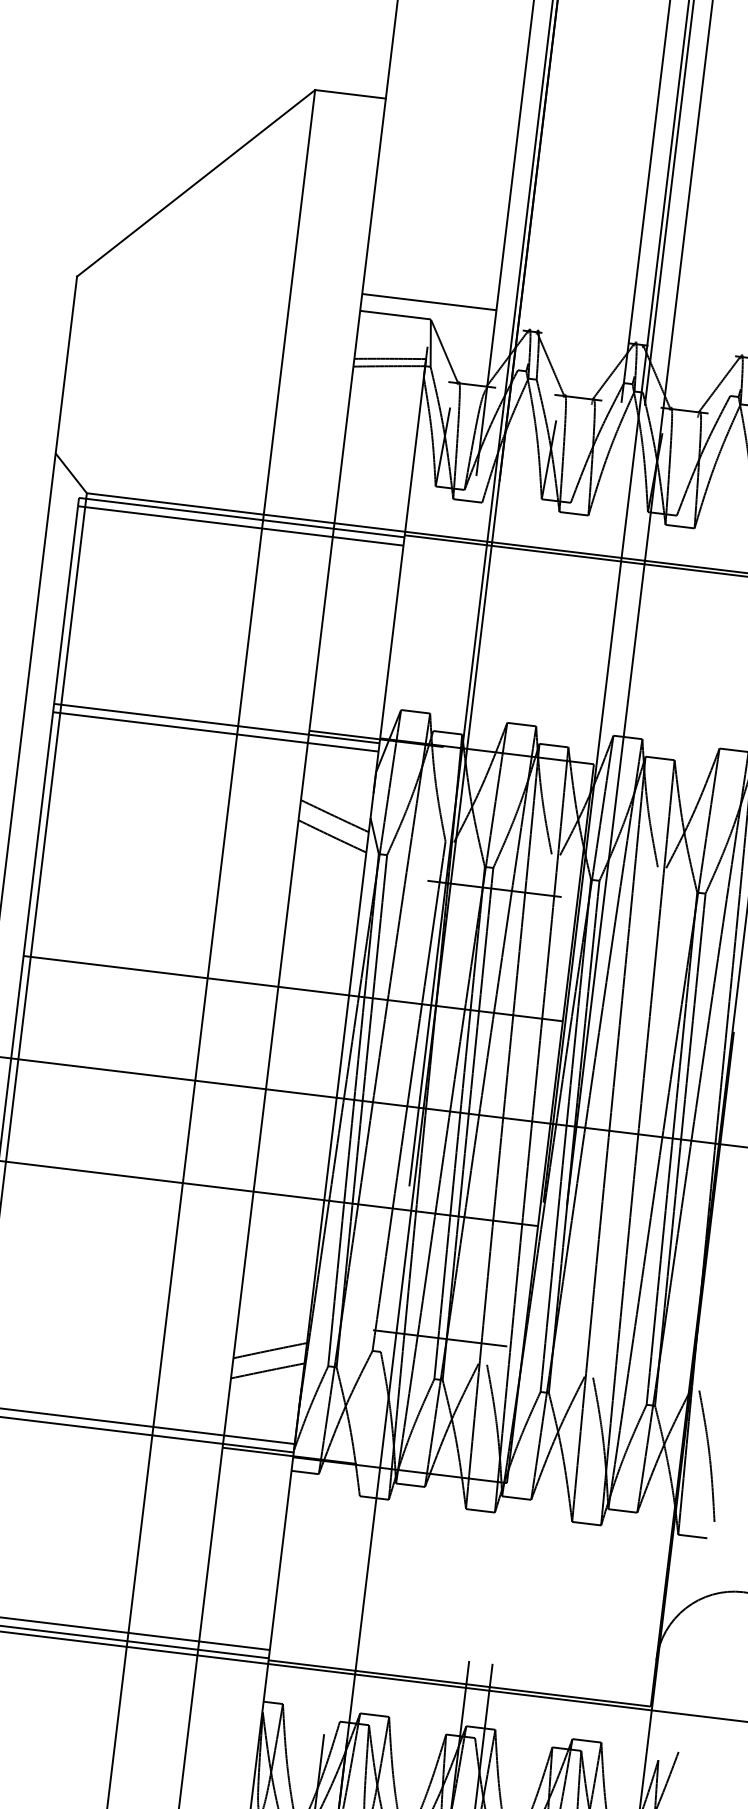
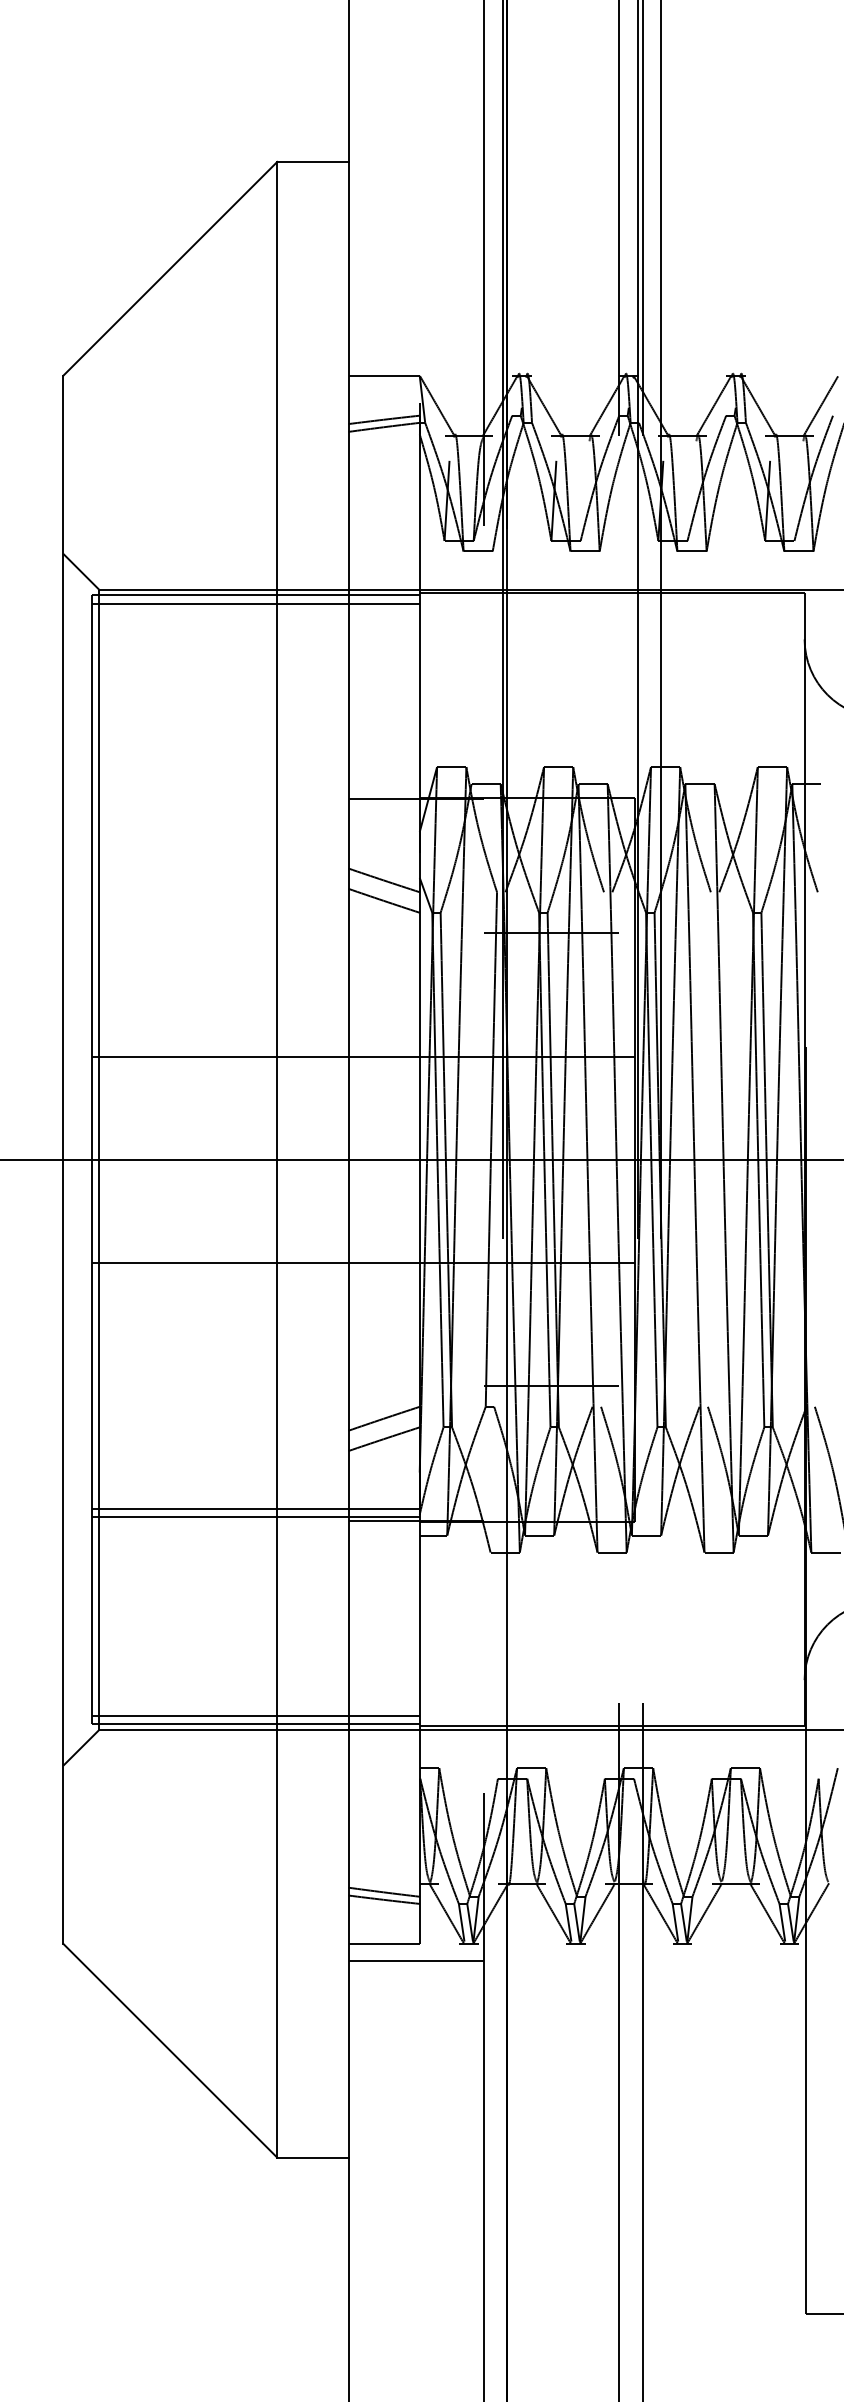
line: (428, 301) -> (415, 358), removed
line: (216, 723) -> (255, 802), removed
line: (215, 732) -> (255, 811), removed

